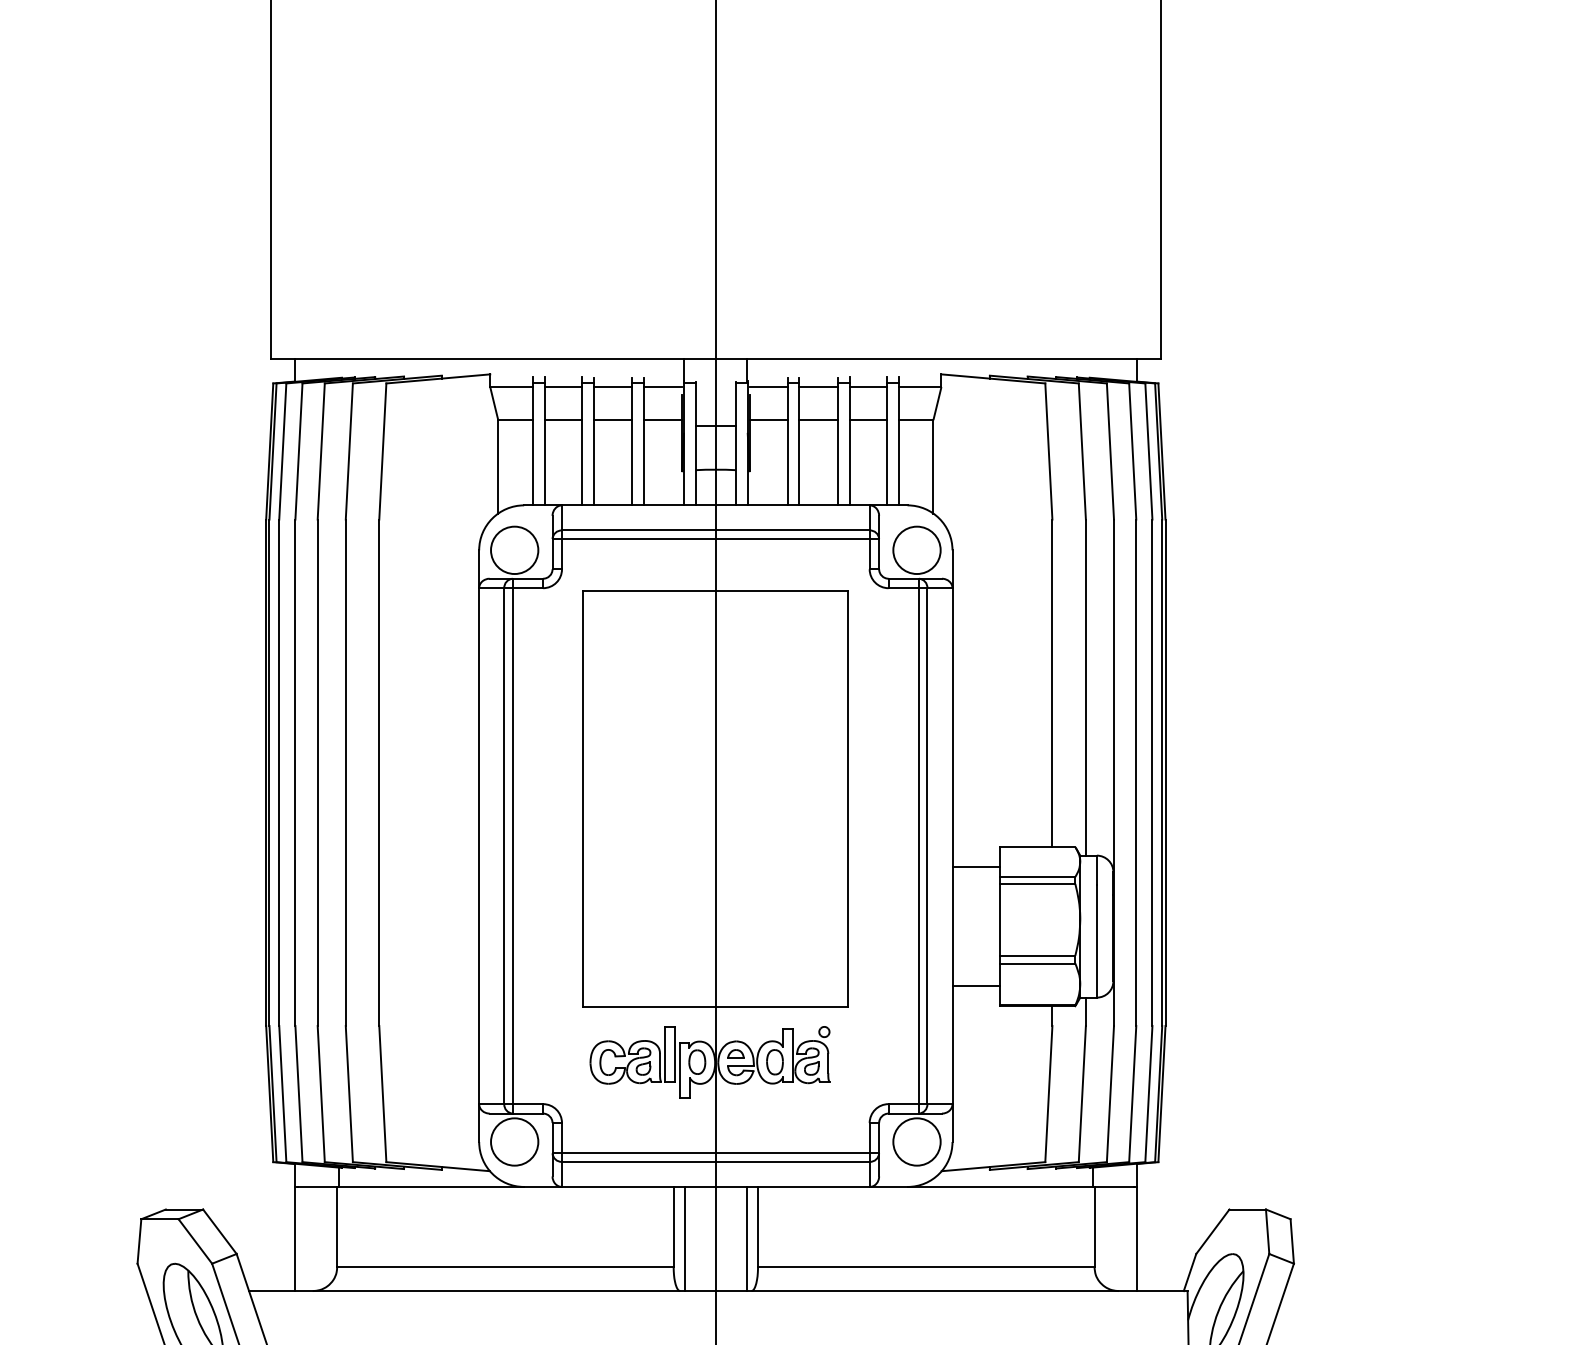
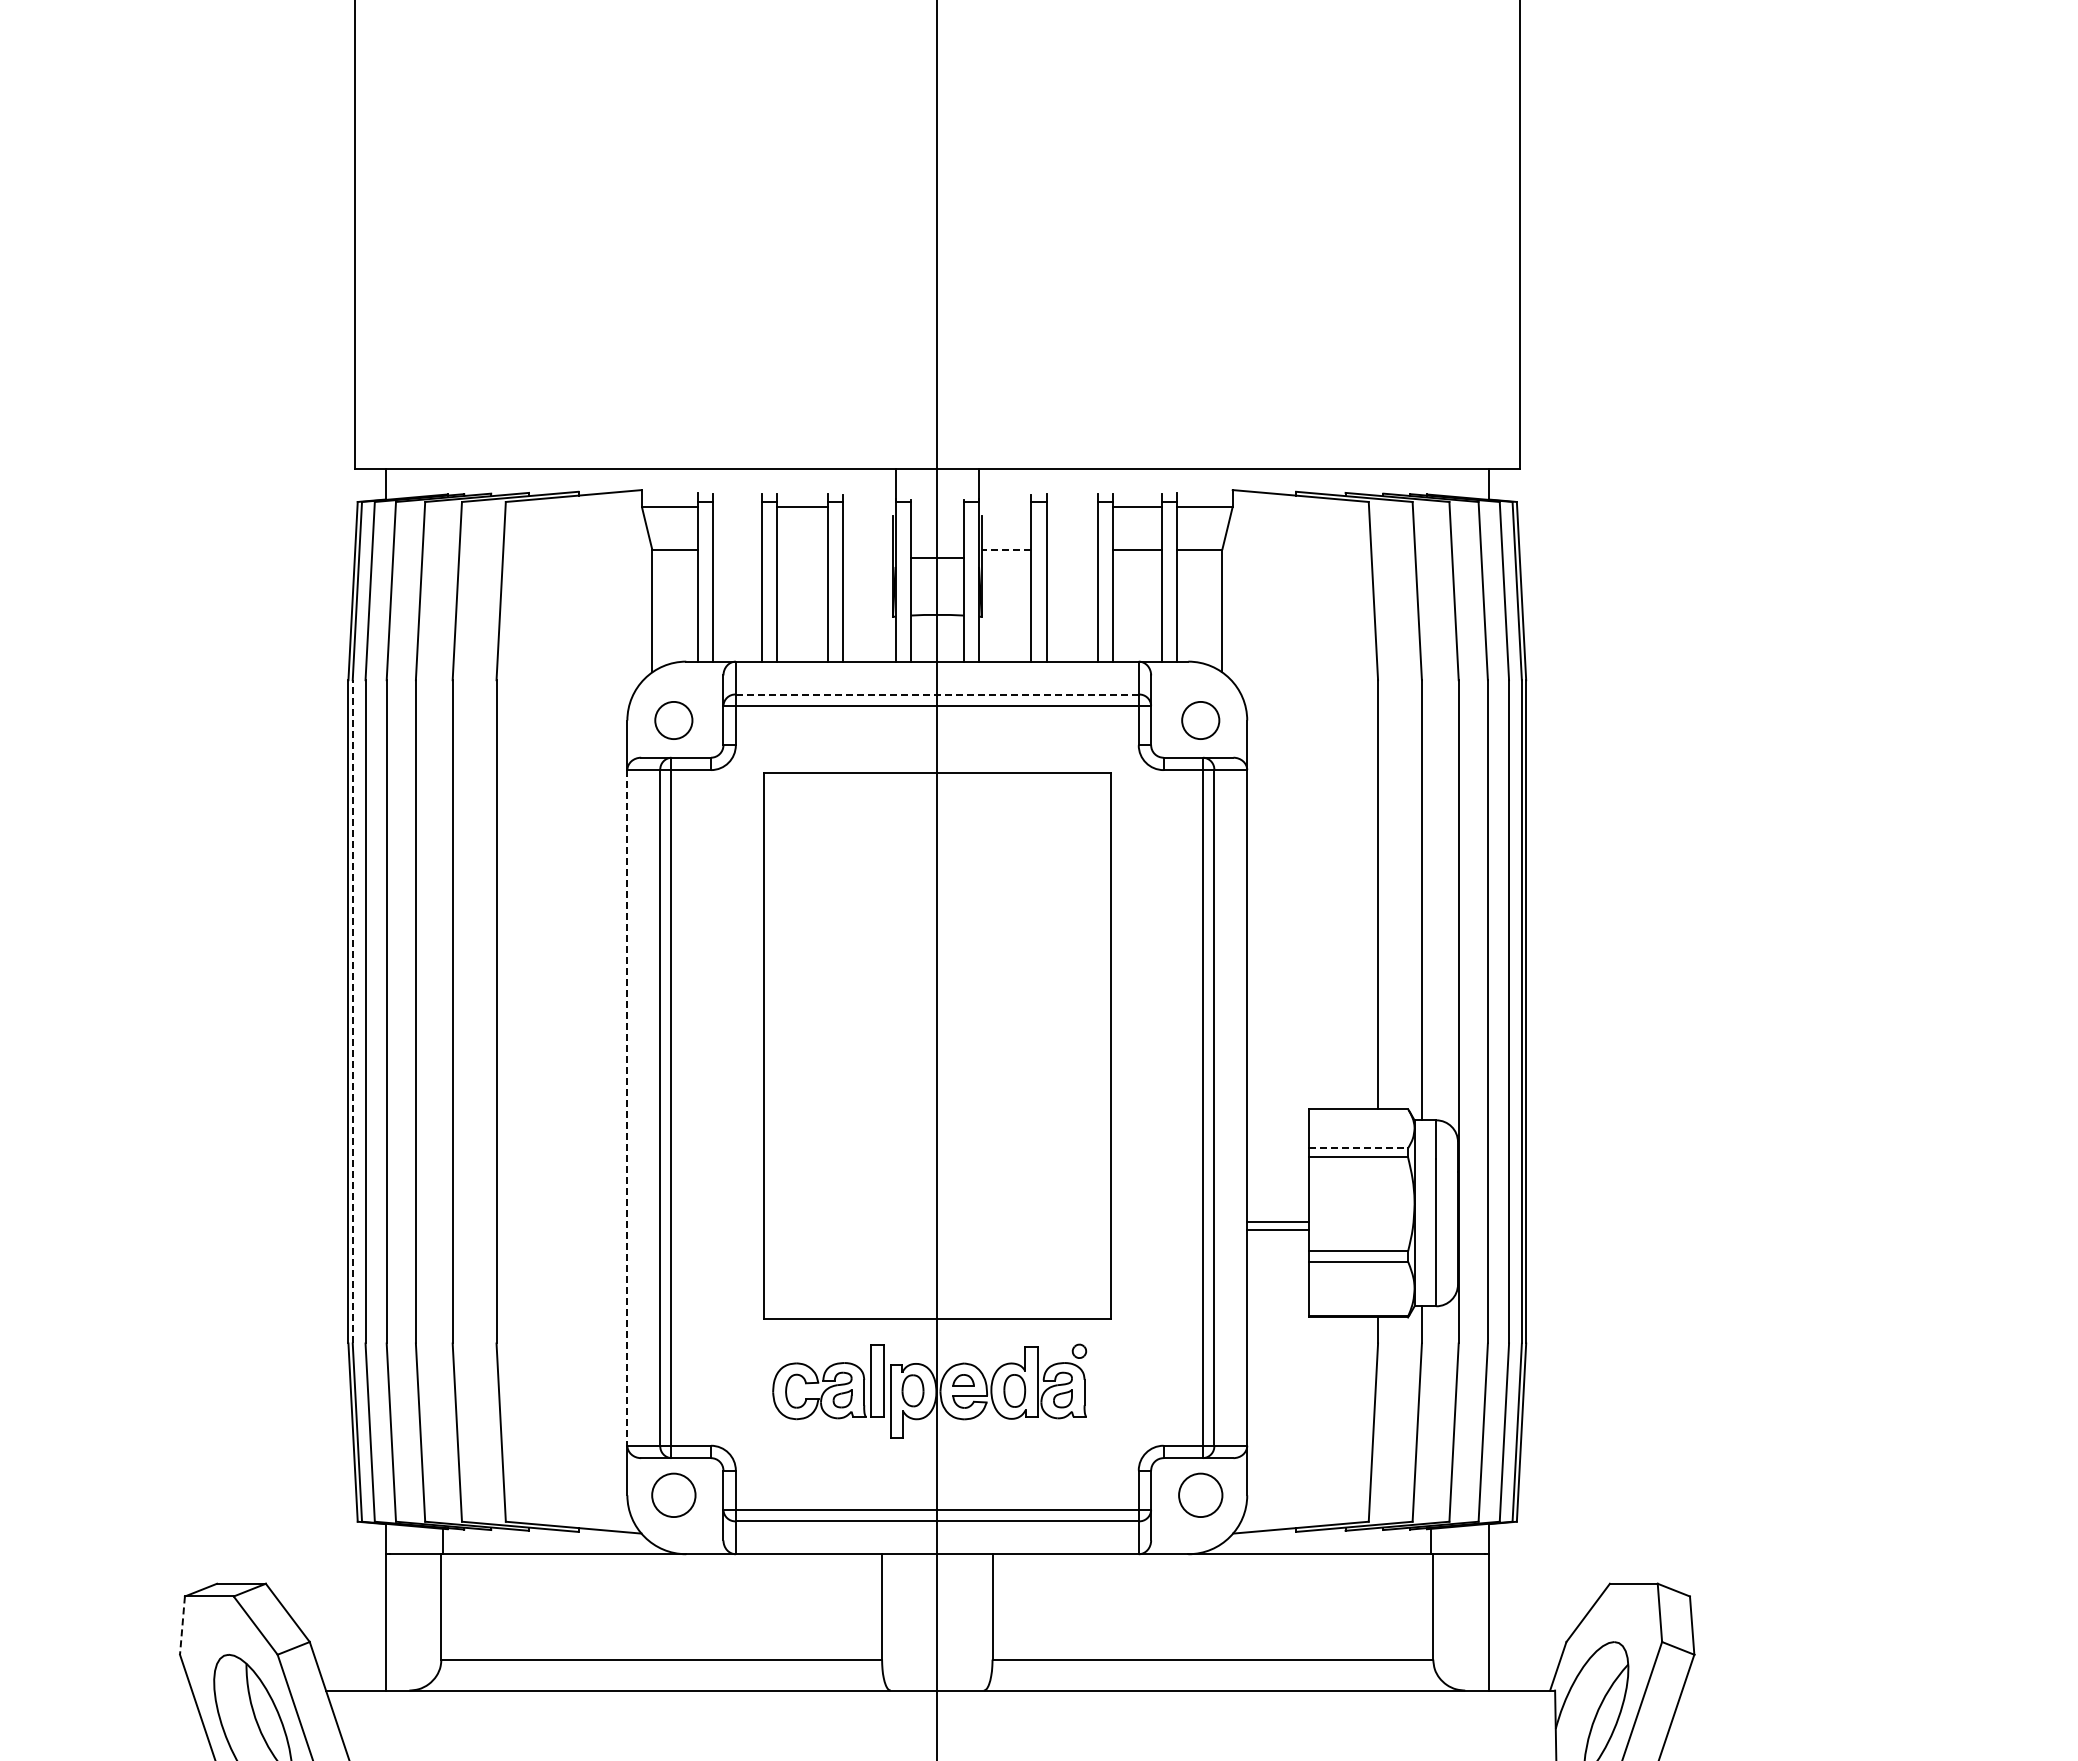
line: (563, 386) -> (737, 506), removed
line: (663, 386) -> (868, 506), removed
line: (768, 386) -> (1006, 506), removed
line: (818, 386) -> (1071, 506), removed
line: (563, 420) -> (737, 550), removed
line: (612, 420) -> (802, 550), removed
line: (662, 420) -> (867, 550), removed
line: (768, 420) -> (1006, 550), solid -> dashed
line: (818, 420) -> (1071, 550), removed
line: (715, 530) -> (937, 694), solid -> dashed
circle: (514, 550) -> (673, 720), size x0.6
circle: (916, 550) -> (1200, 720), size x0.6
line: (269, 772) -> (352, 1011), solid -> dashed
line: (479, 845) -> (627, 1107), solid -> dashed
line: (976, 867) -> (1278, 1229), moved
line: (1038, 877) -> (1359, 1148), solid -> dashed
line: (976, 985) -> (1278, 1221), moved
circle: (514, 1142) -> (673, 1495), size x0.7
circle: (916, 1142) -> (1200, 1495), size x0.7
line: (685, 1239) -> (897, 1622), removed
line: (746, 1239) -> (977, 1622), removed
line: (139, 1242) -> (182, 1626), solid -> dashed

